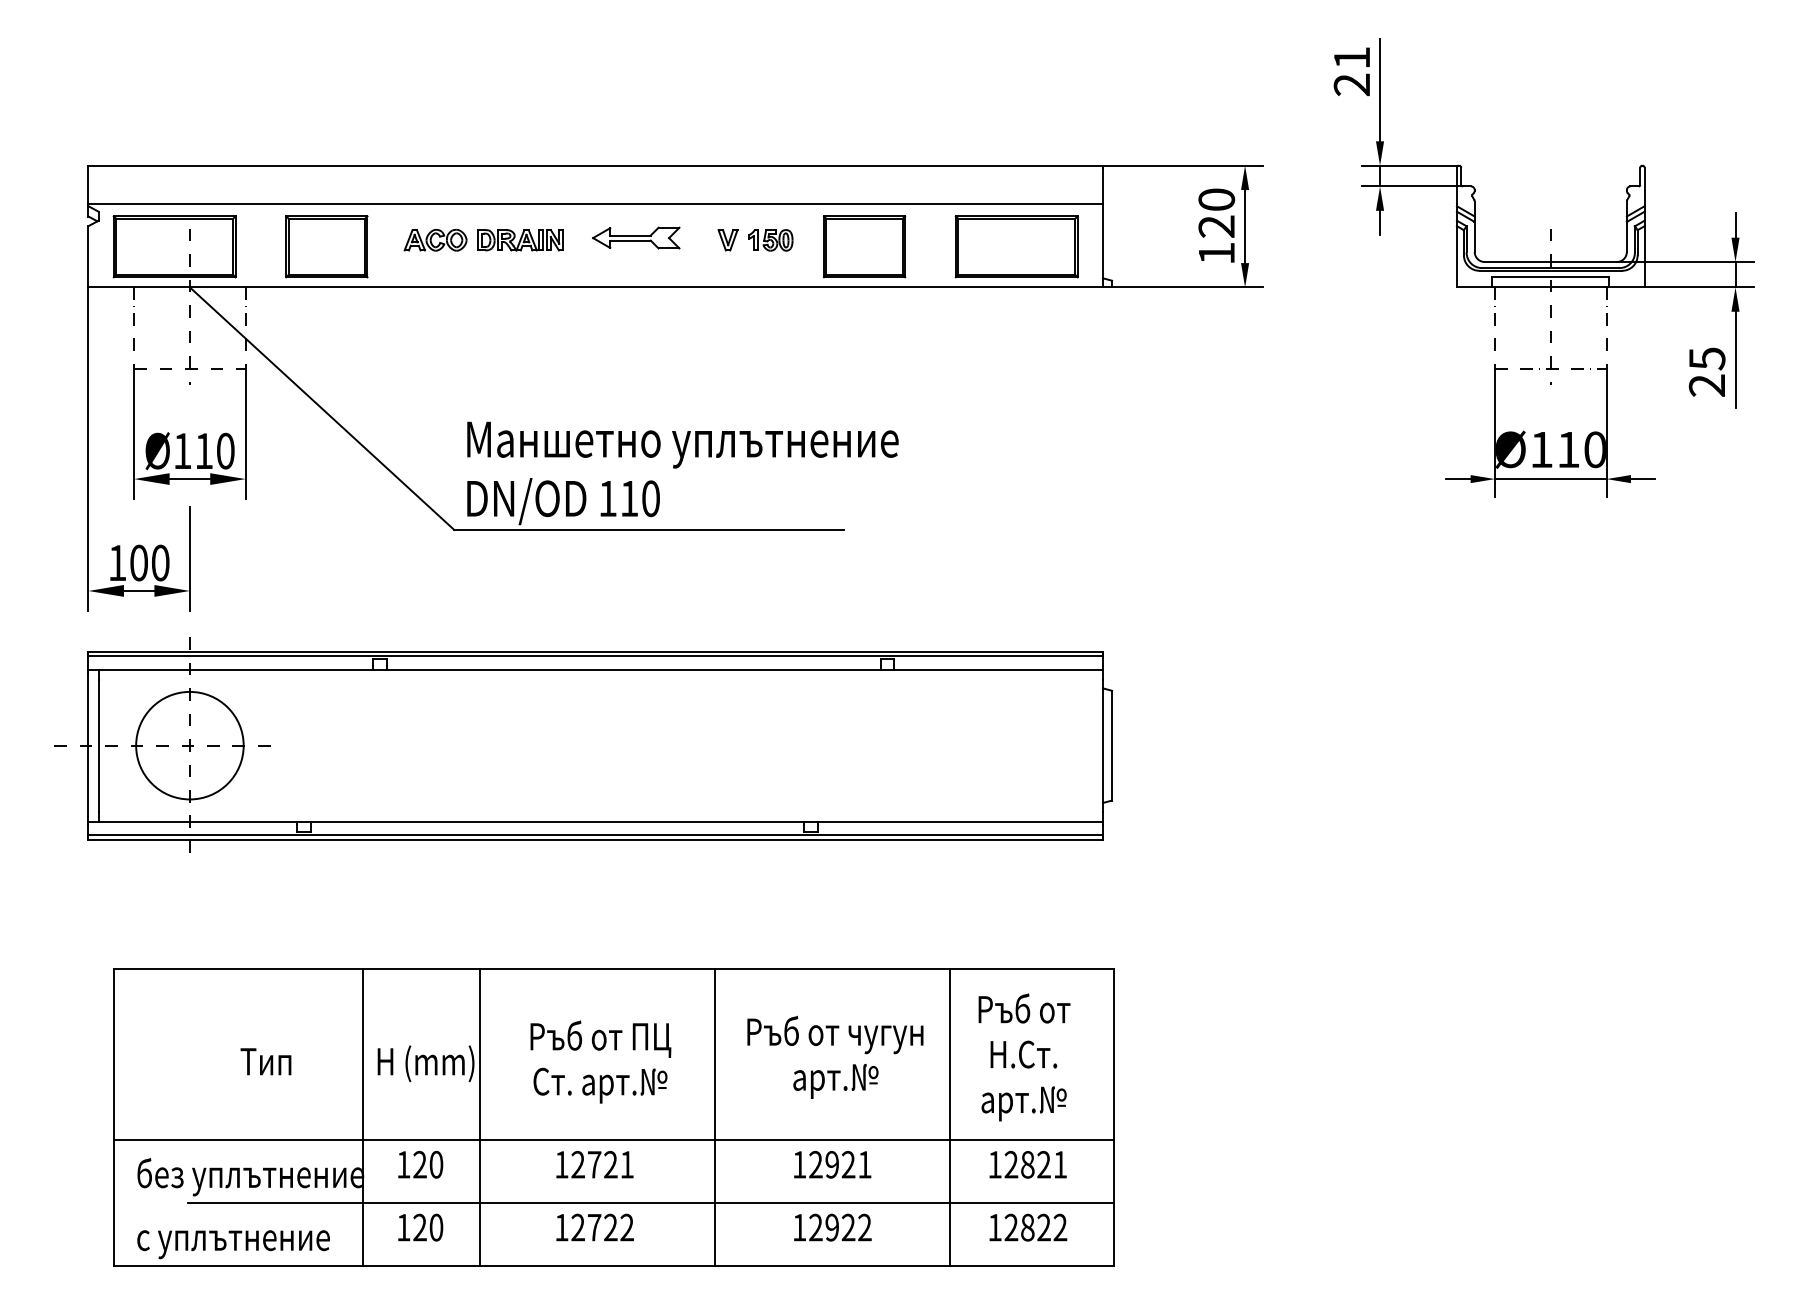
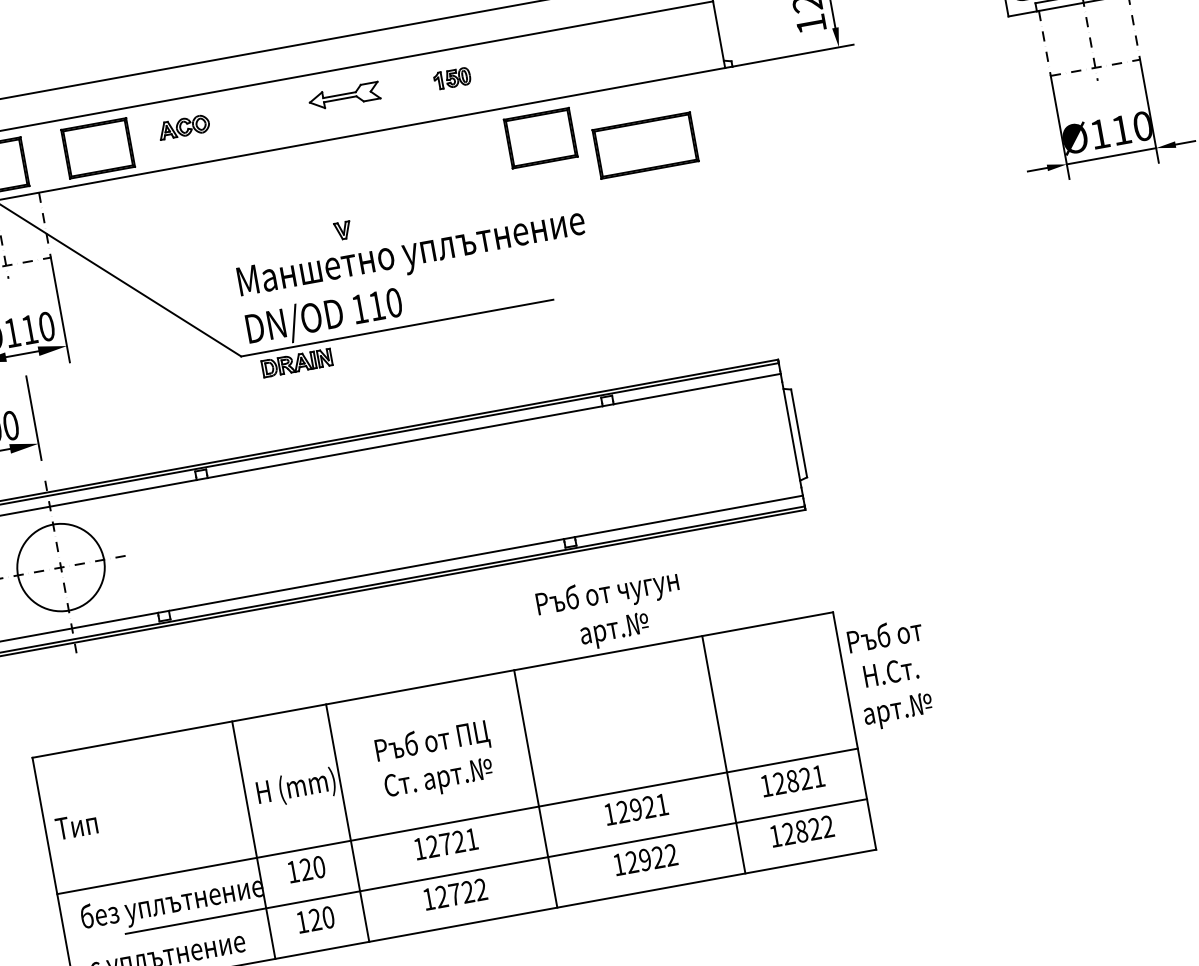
part: (520, 240) -> (297, 363), moved
part: (727, 240) -> (342, 231), moved
part: (864, 246) -> (540, 137), moved
part: (1016, 246) -> (645, 145), moved
text: (835, 1056) -> (611, 611), moved
text: (1024, 1057) -> (892, 674), moved
text: (265, 1061) -> (76, 825), moved

